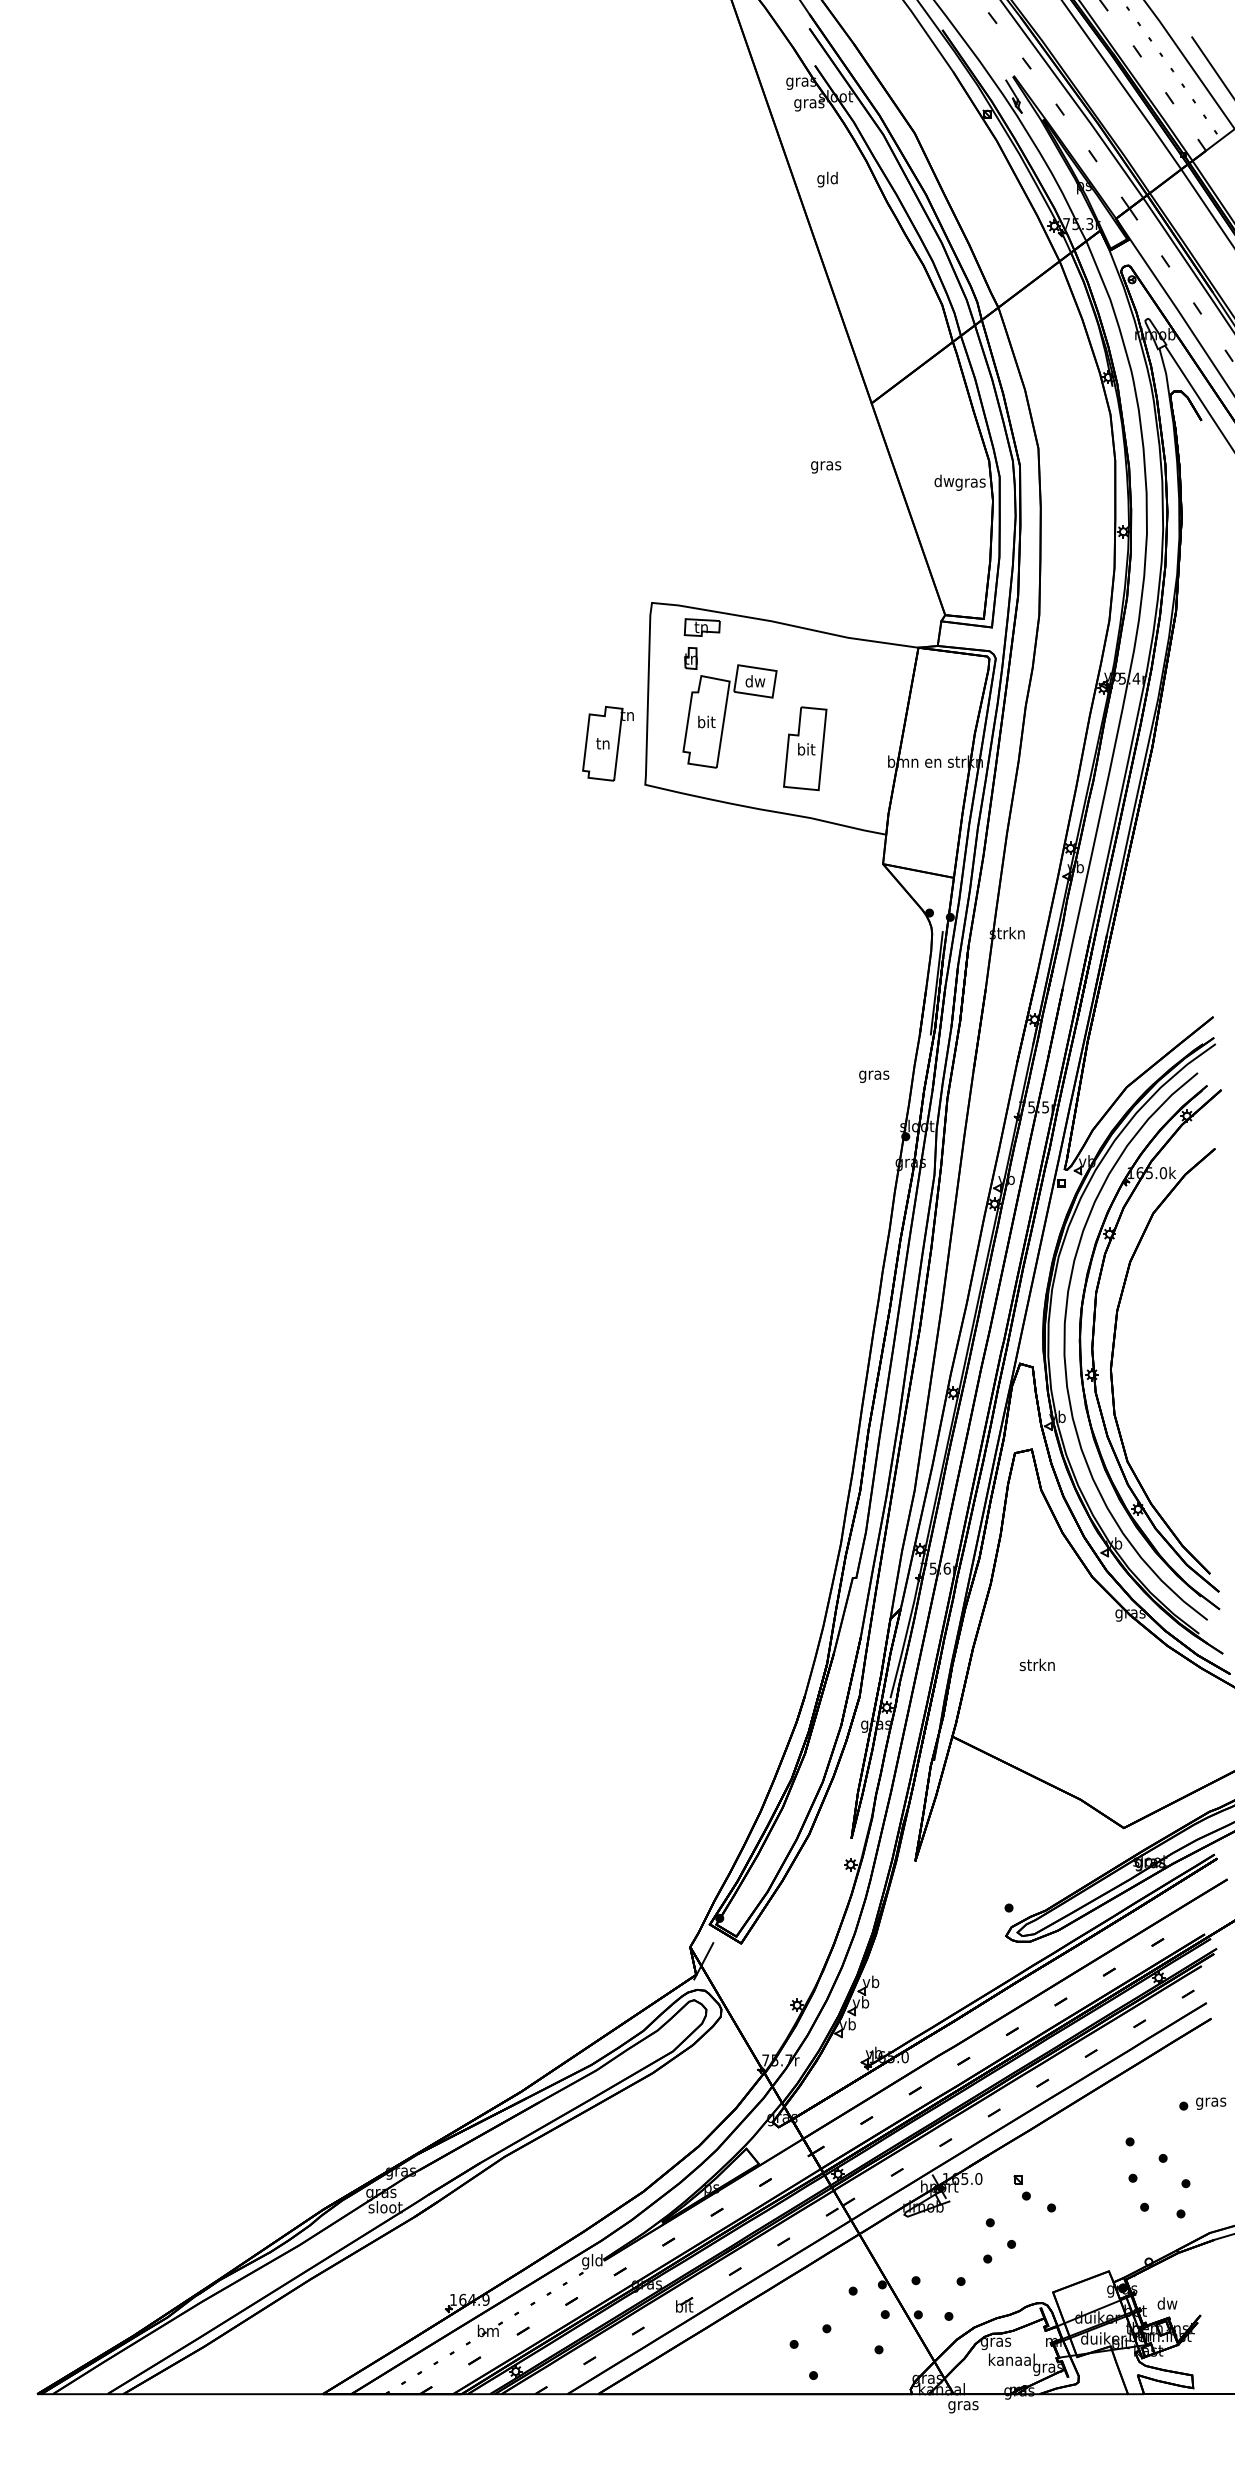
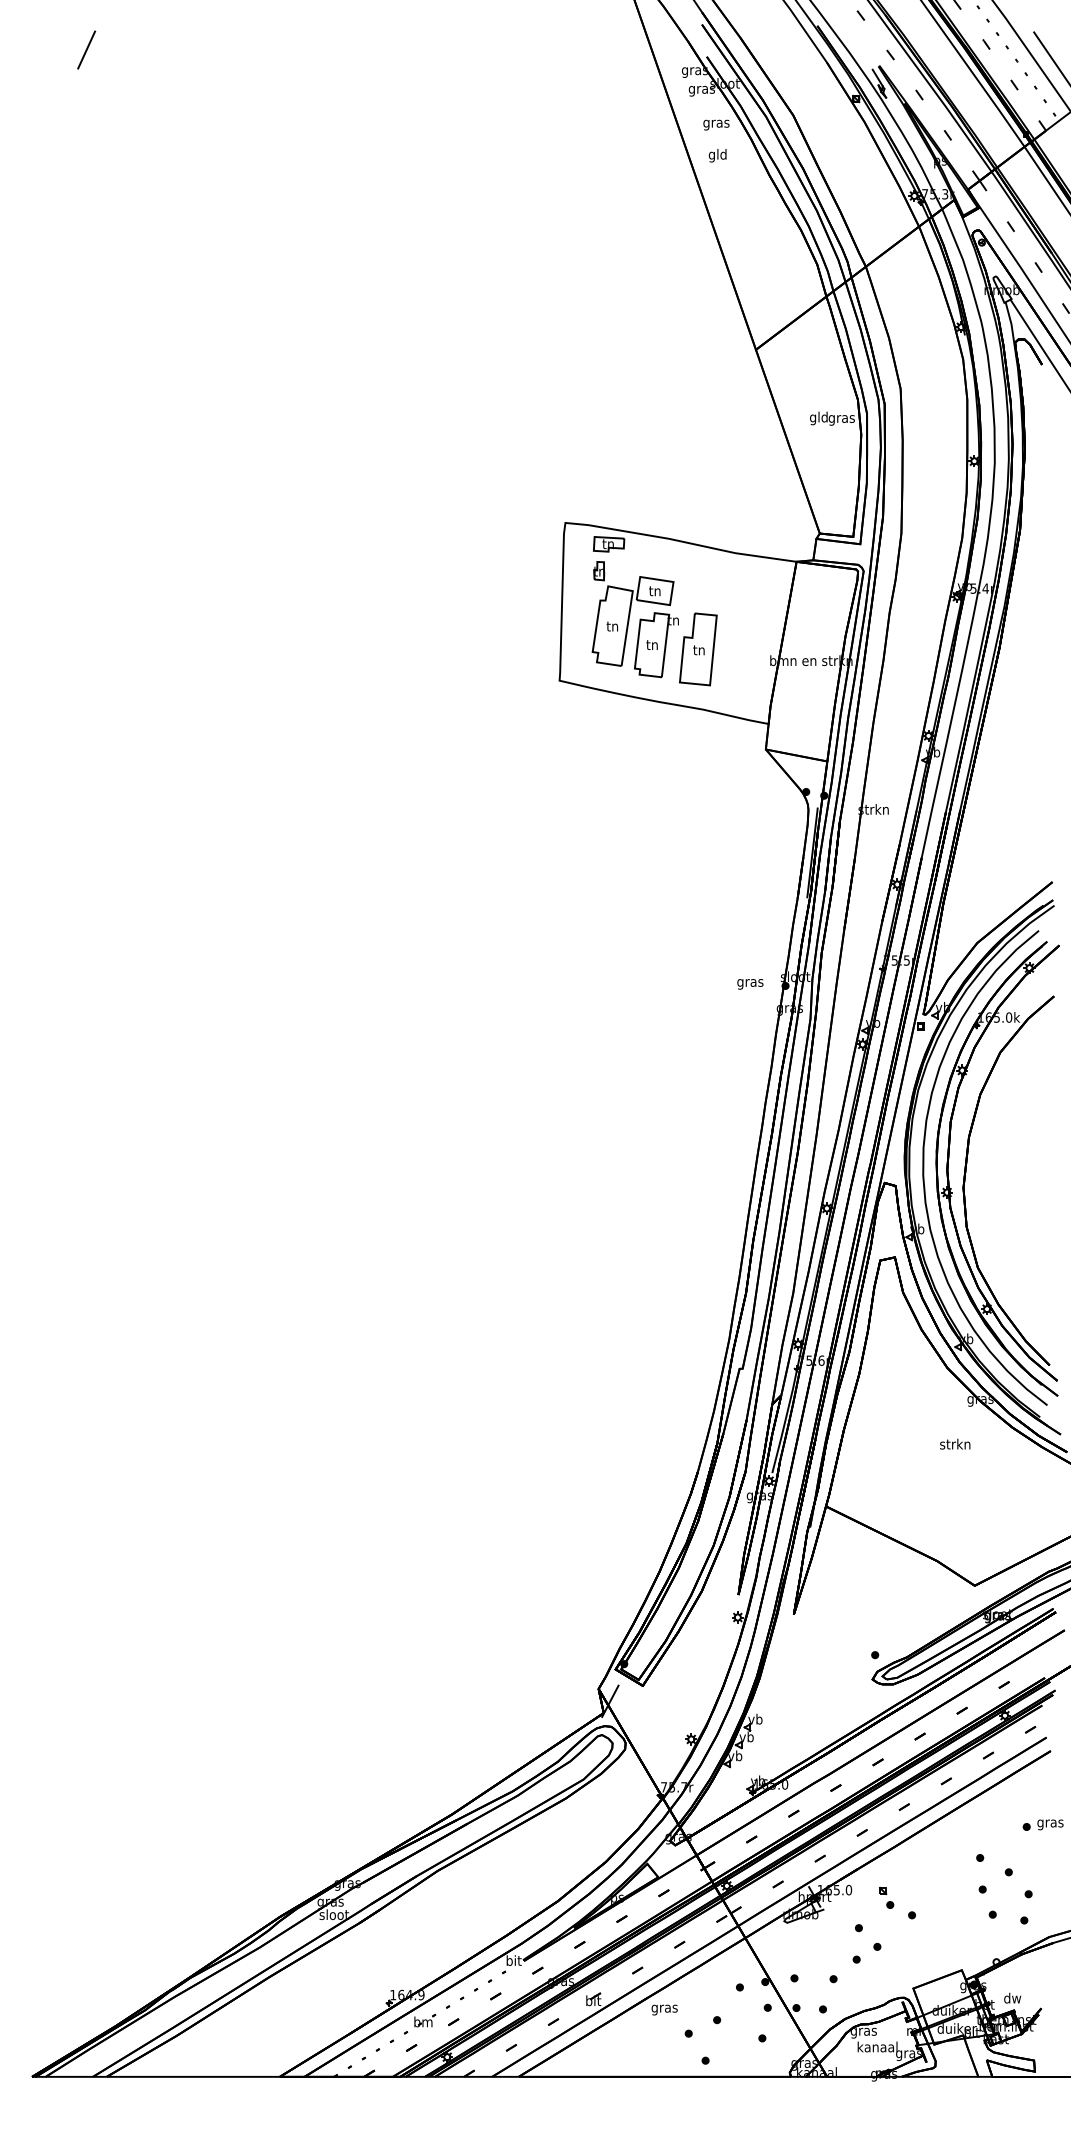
line: (99, 57) -> (86, 49), added
text: (826, 467) -> (716, 125), moved
text: (943, 482) -> (818, 418), dw -> gld
text: (755, 681) -> (655, 591), dw -> tn
text: (706, 721) -> (612, 625), bit -> tn
part: (607, 743) -> (656, 644), moved
text: (806, 749) -> (699, 650), bit -> tn
text: (874, 1076) -> (750, 984), moved
text: (1036, 1664) -> (954, 1443), moved
text: (592, 2261) -> (513, 1961), gld -> bit
text: (963, 2407) -> (664, 2010), moved

